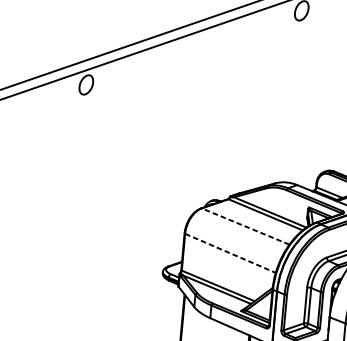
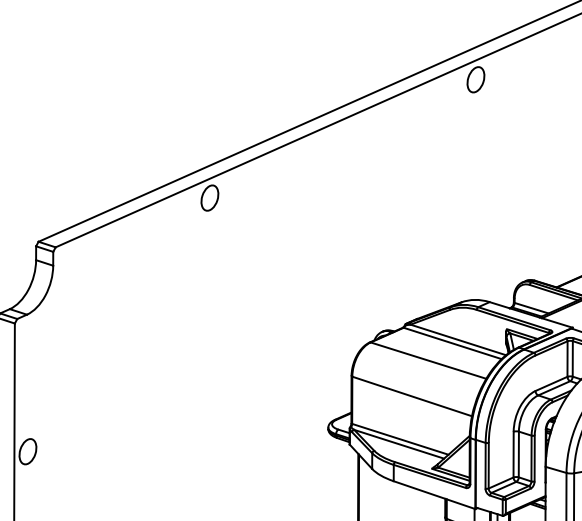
line: (245, 226) -> (428, 360), dashed -> solid
line: (230, 253) -> (412, 396), dashed -> solid

